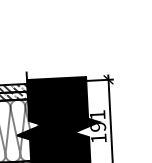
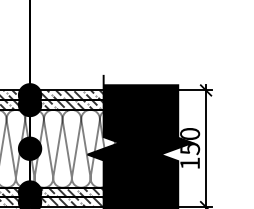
text: (98, 121) -> (190, 141), 191 -> 150

